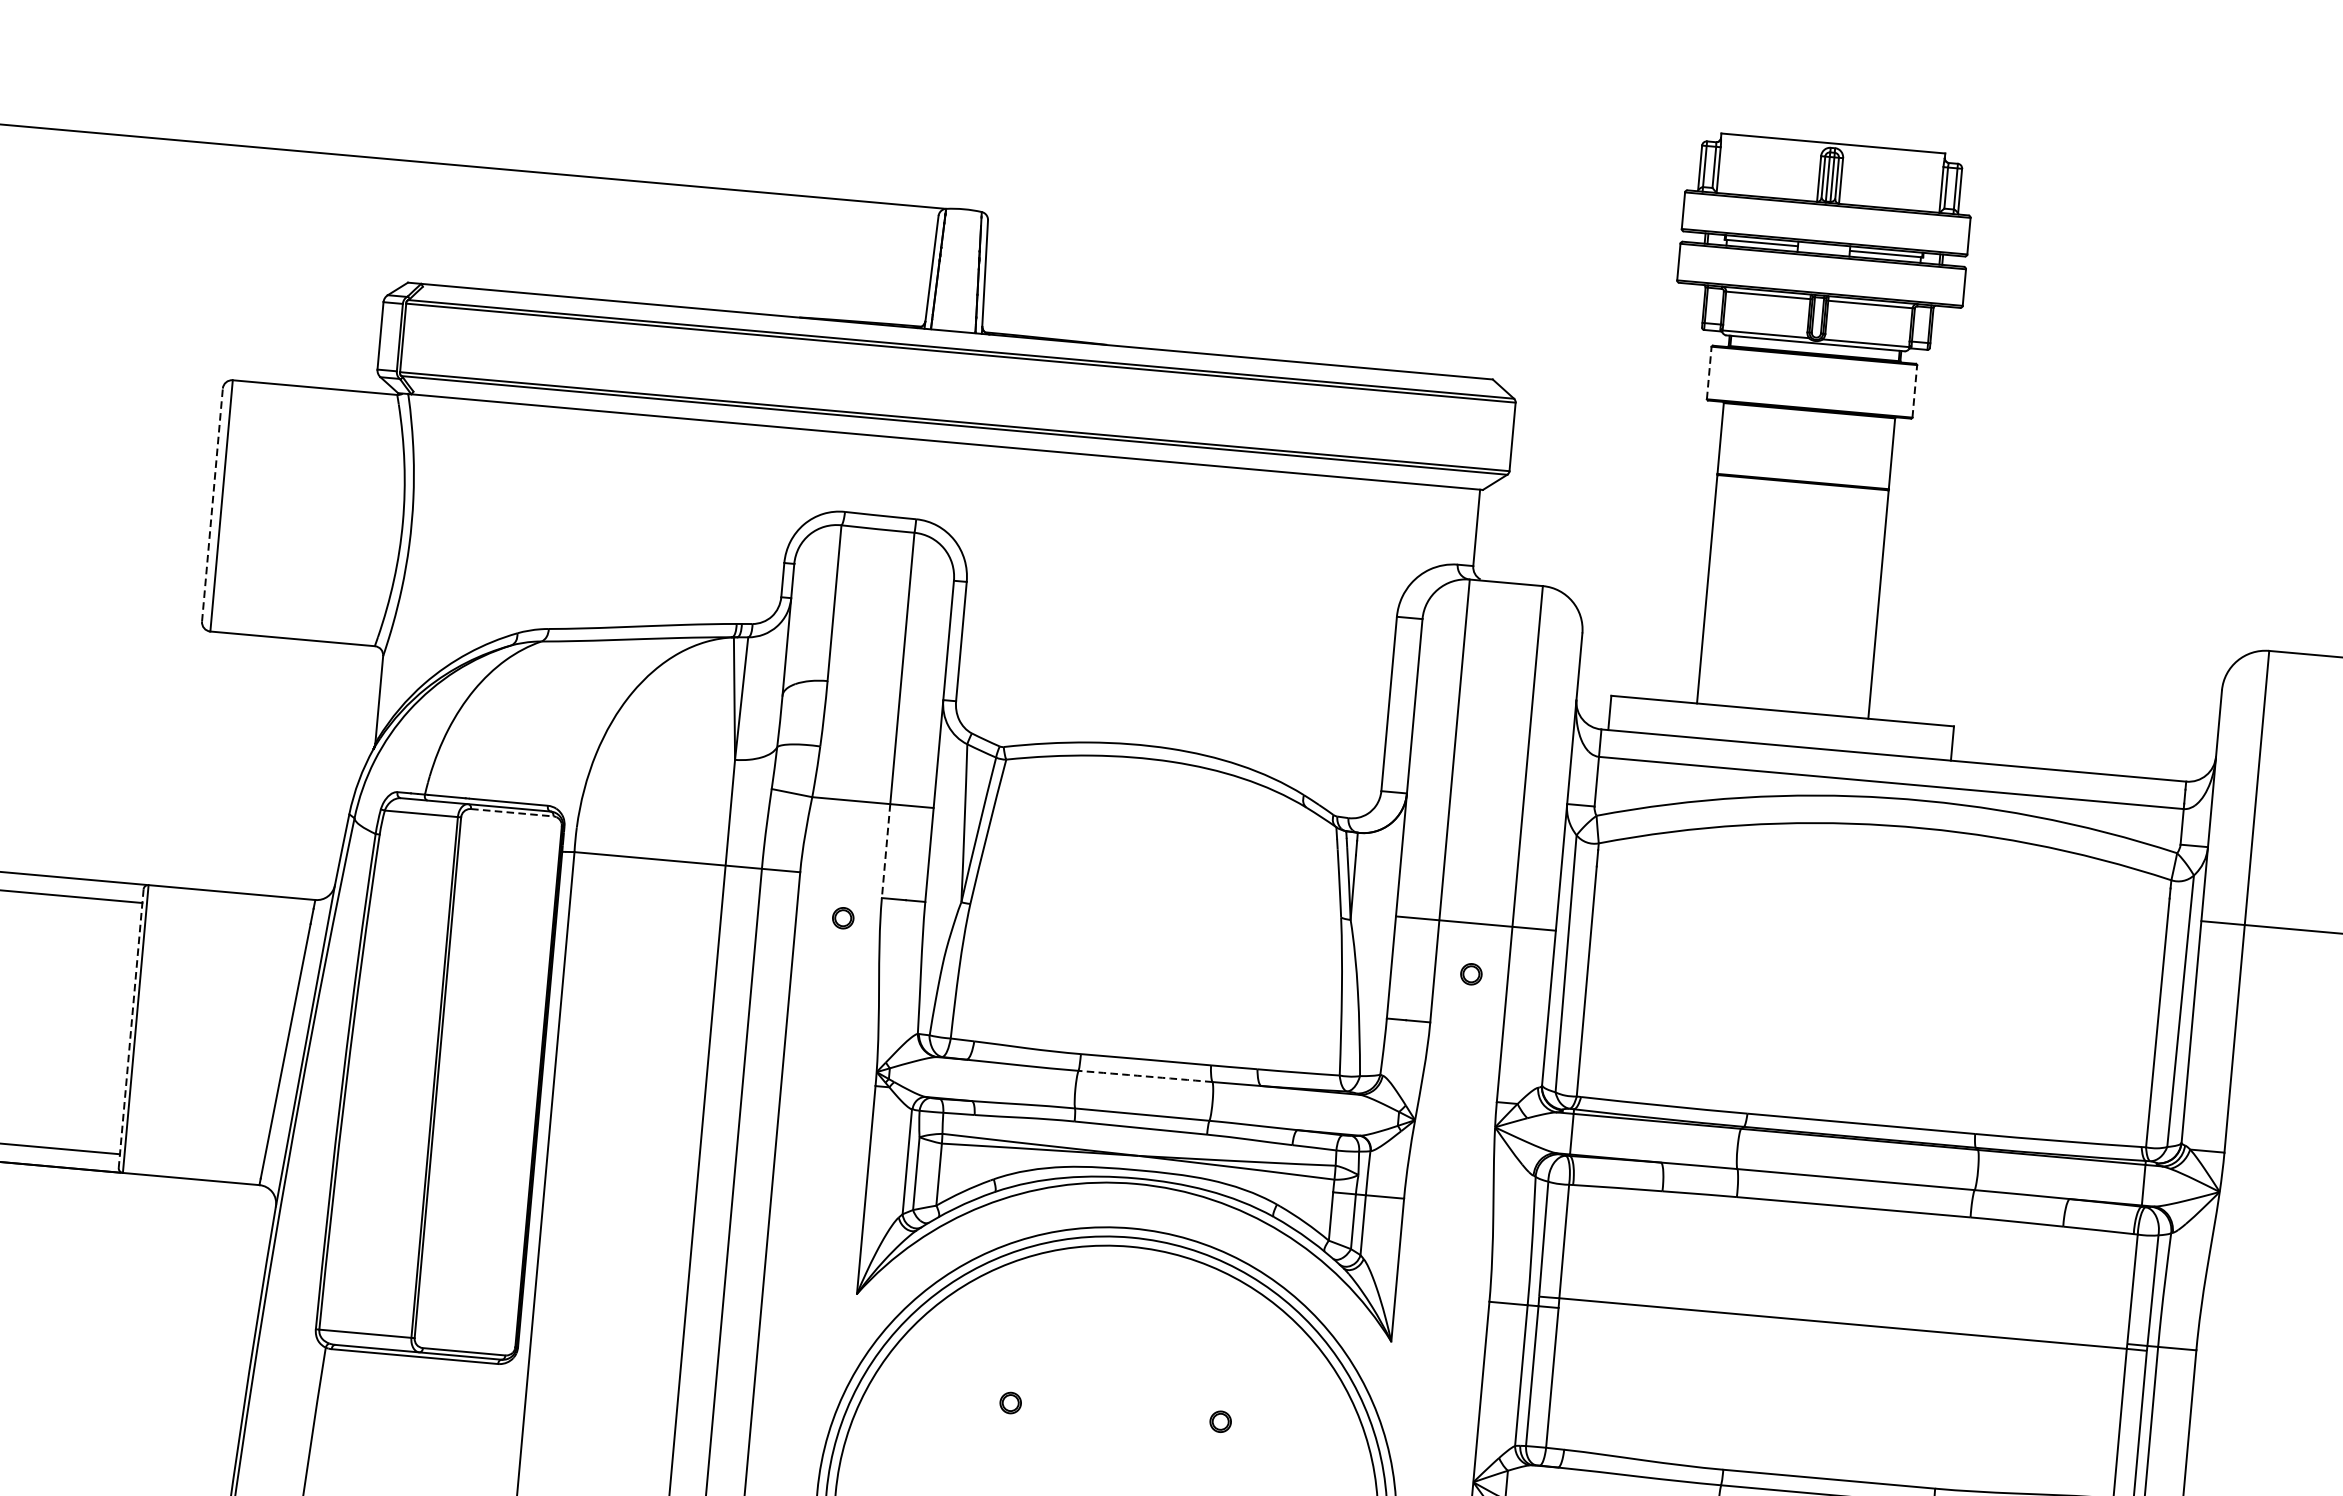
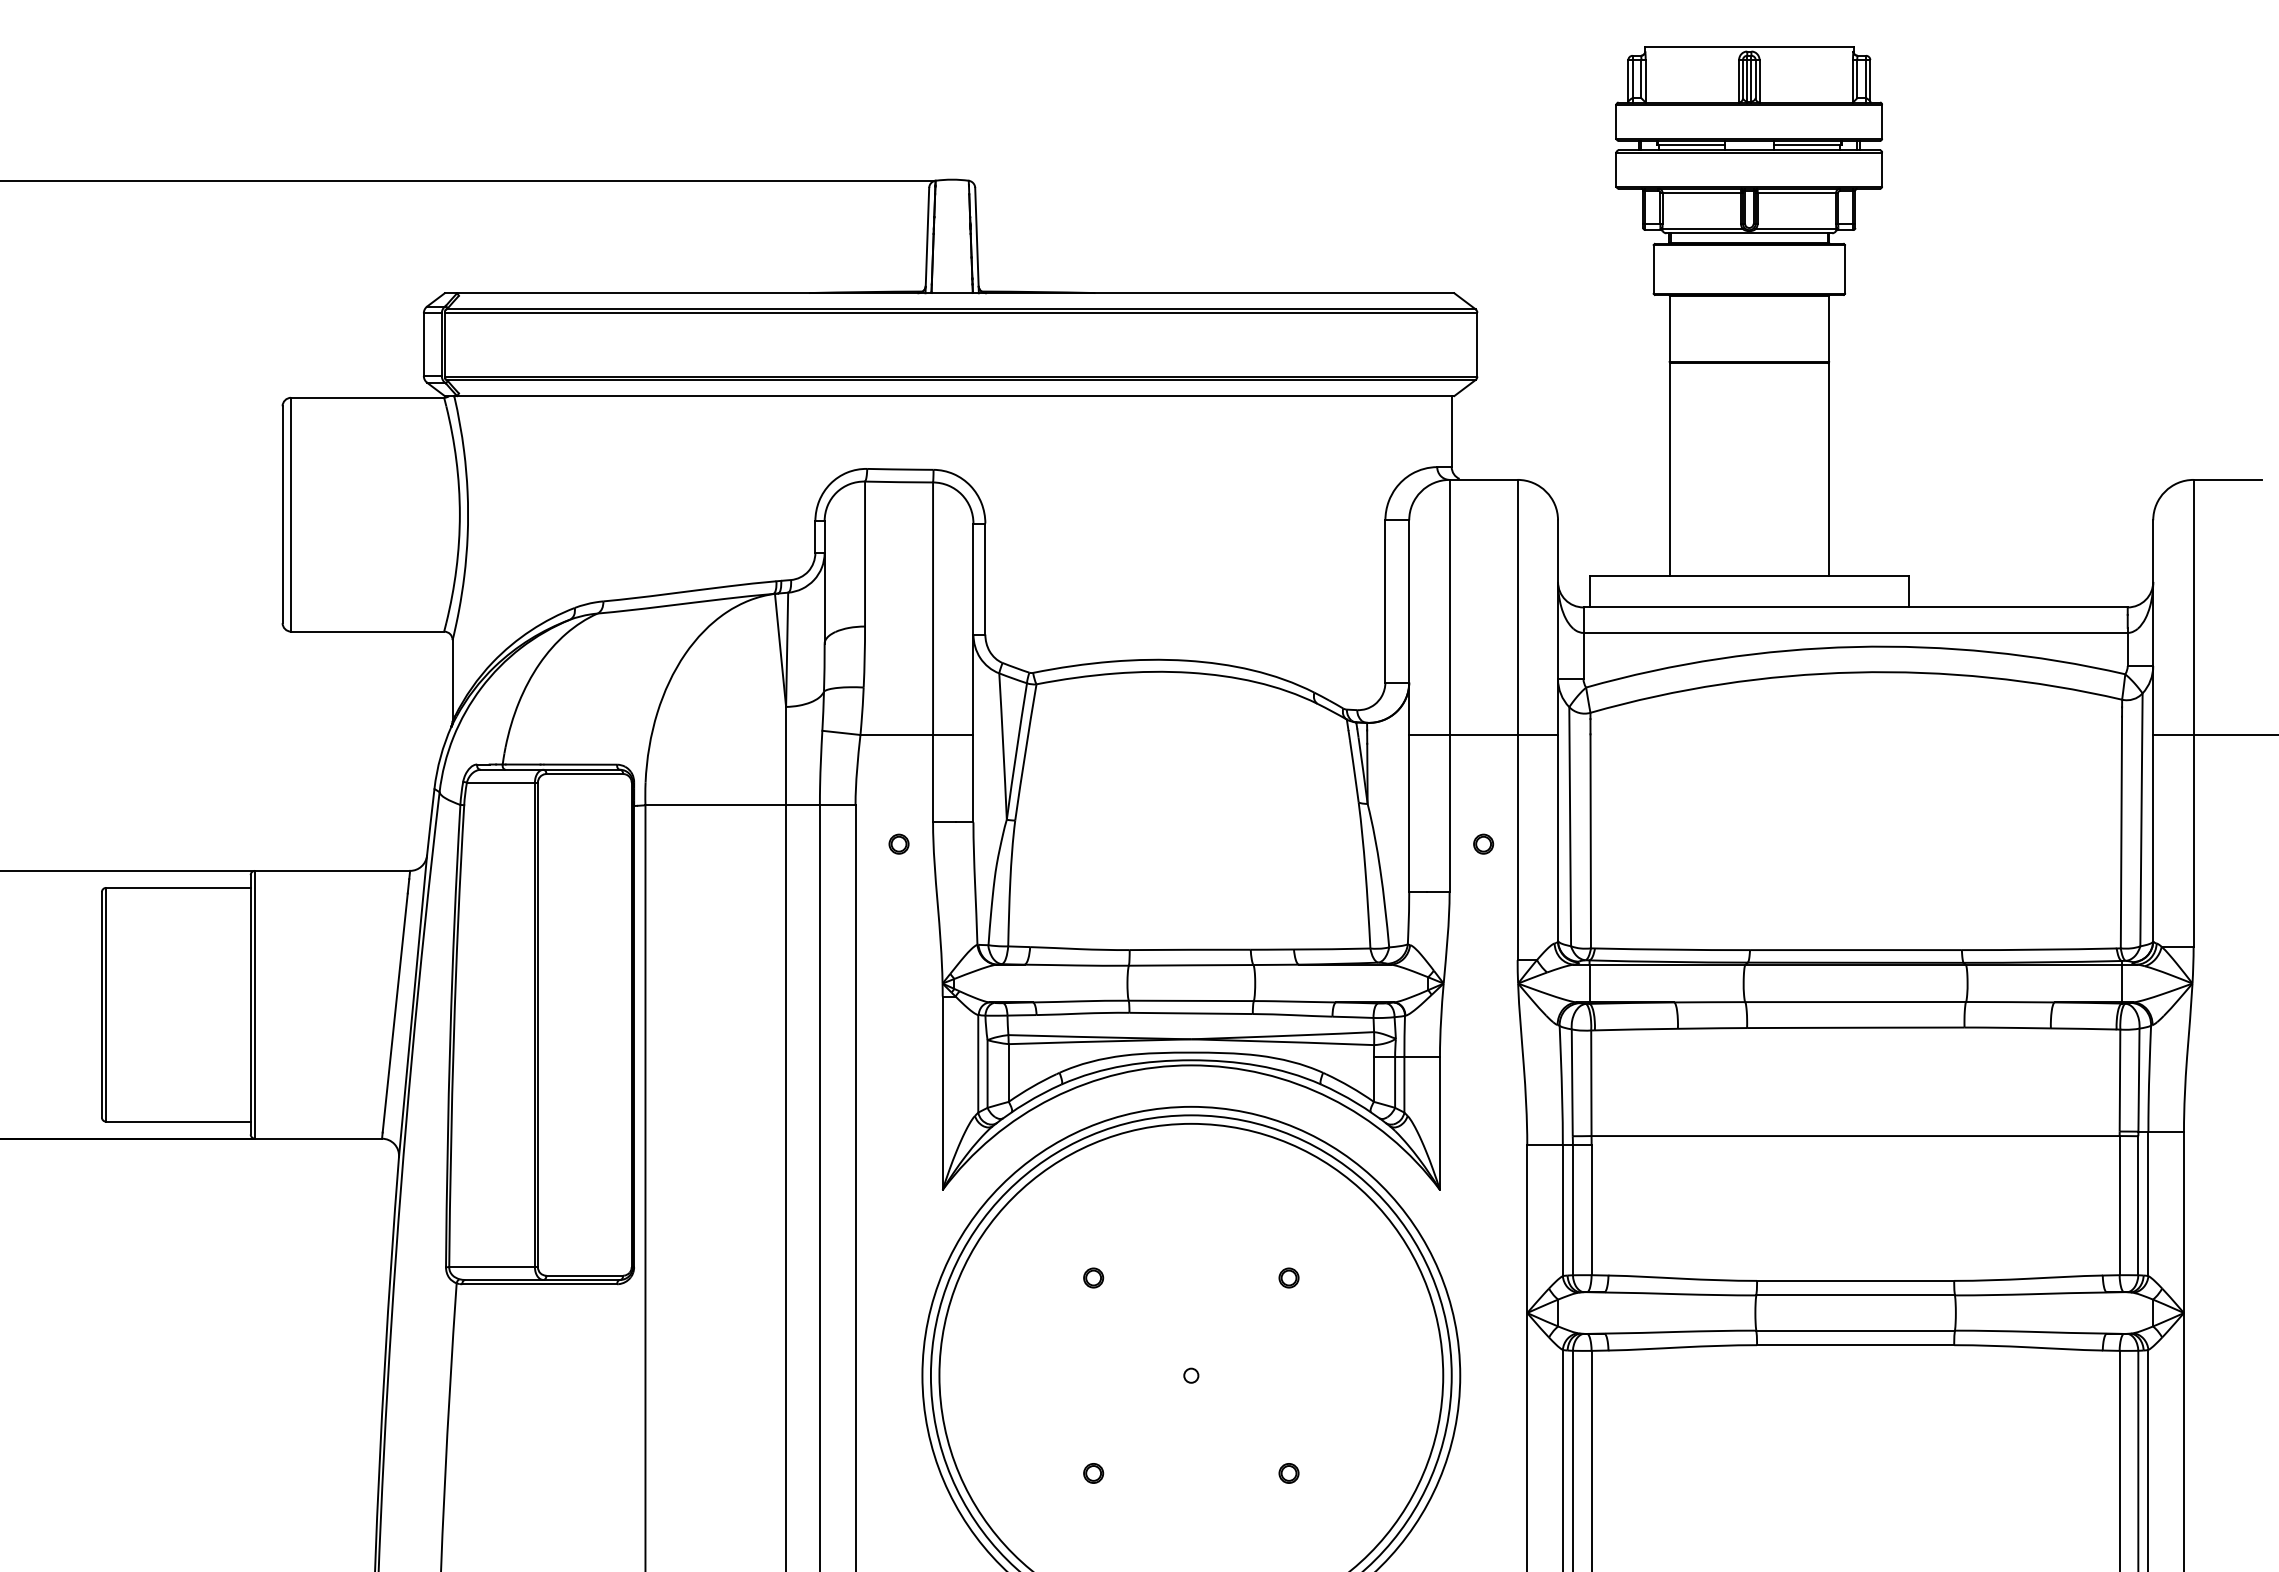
line: (1709, 371) -> (1653, 268), dashed -> solid
line: (1915, 390) -> (1845, 268), dashed -> solid
line: (212, 504) -> (282, 514), dashed -> solid
line: (513, 813) -> (585, 774), dashed -> solid
line: (886, 850) -> (933, 778), dashed -> solid
line: (1475, 923) -> (1483, 734), moved
line: (130, 1028) -> (250, 1004), dashed -> solid
arc: (1145, 1076) -> (1191, 965), dashed -> solid

